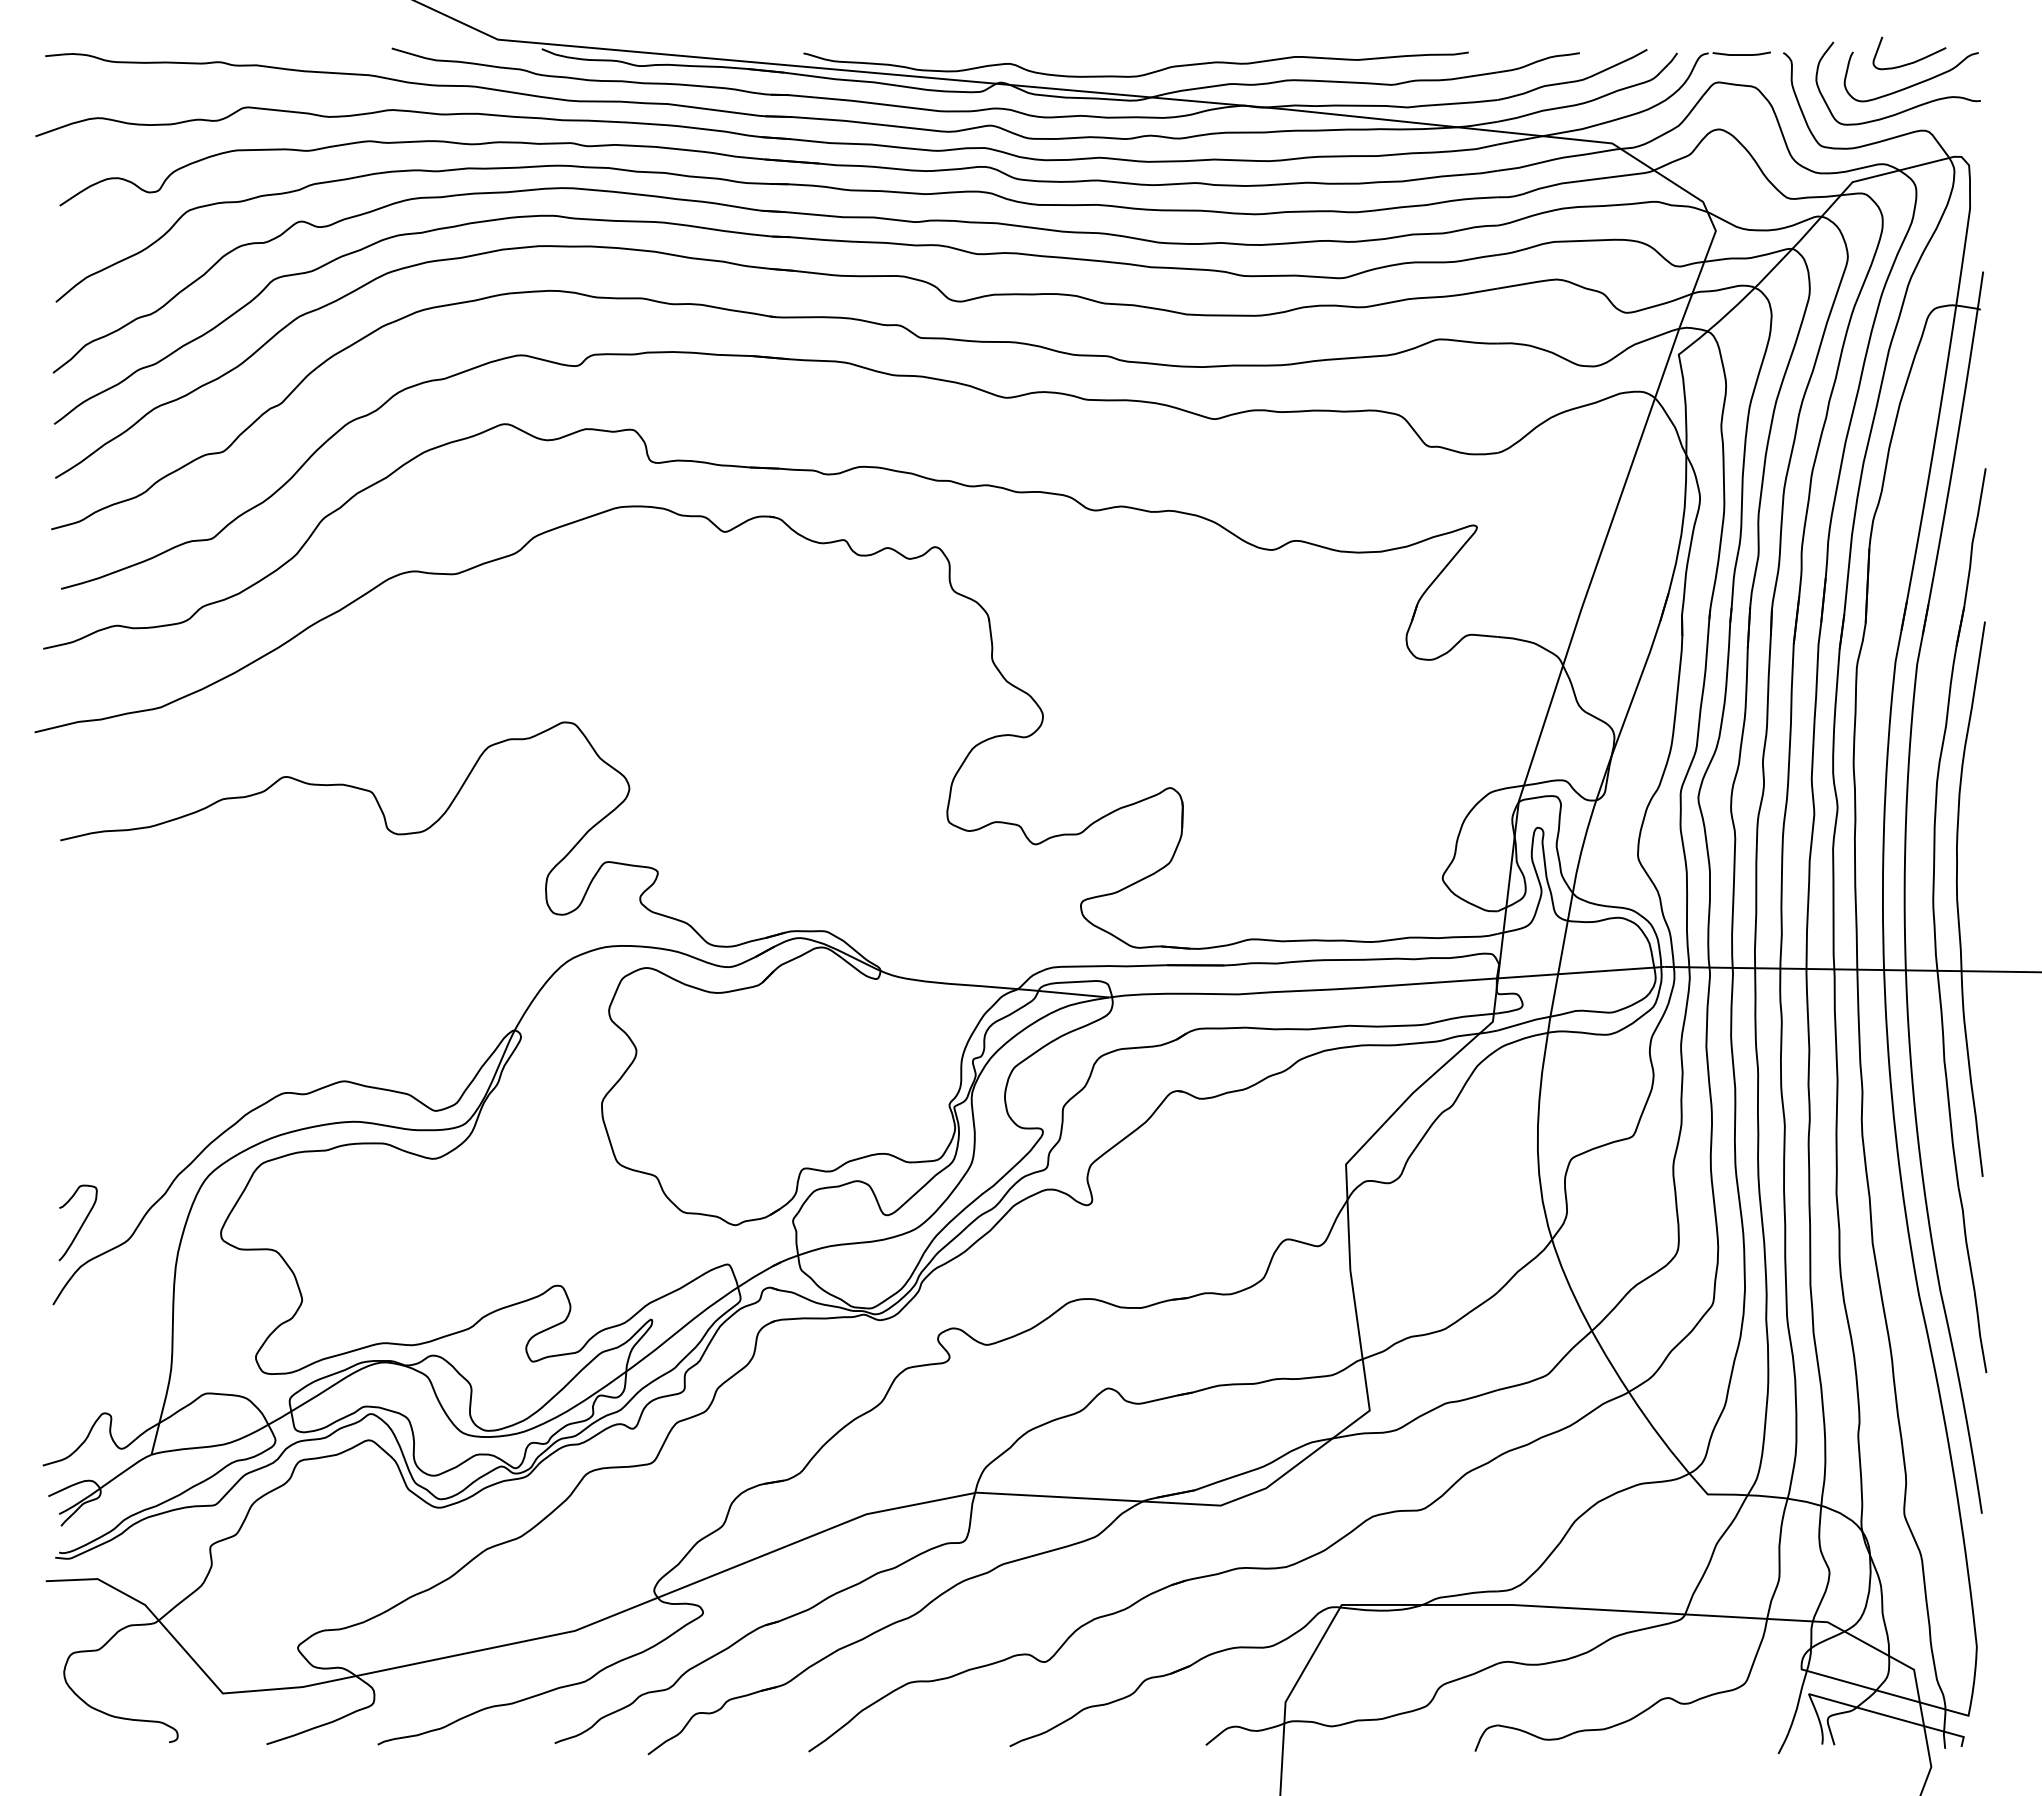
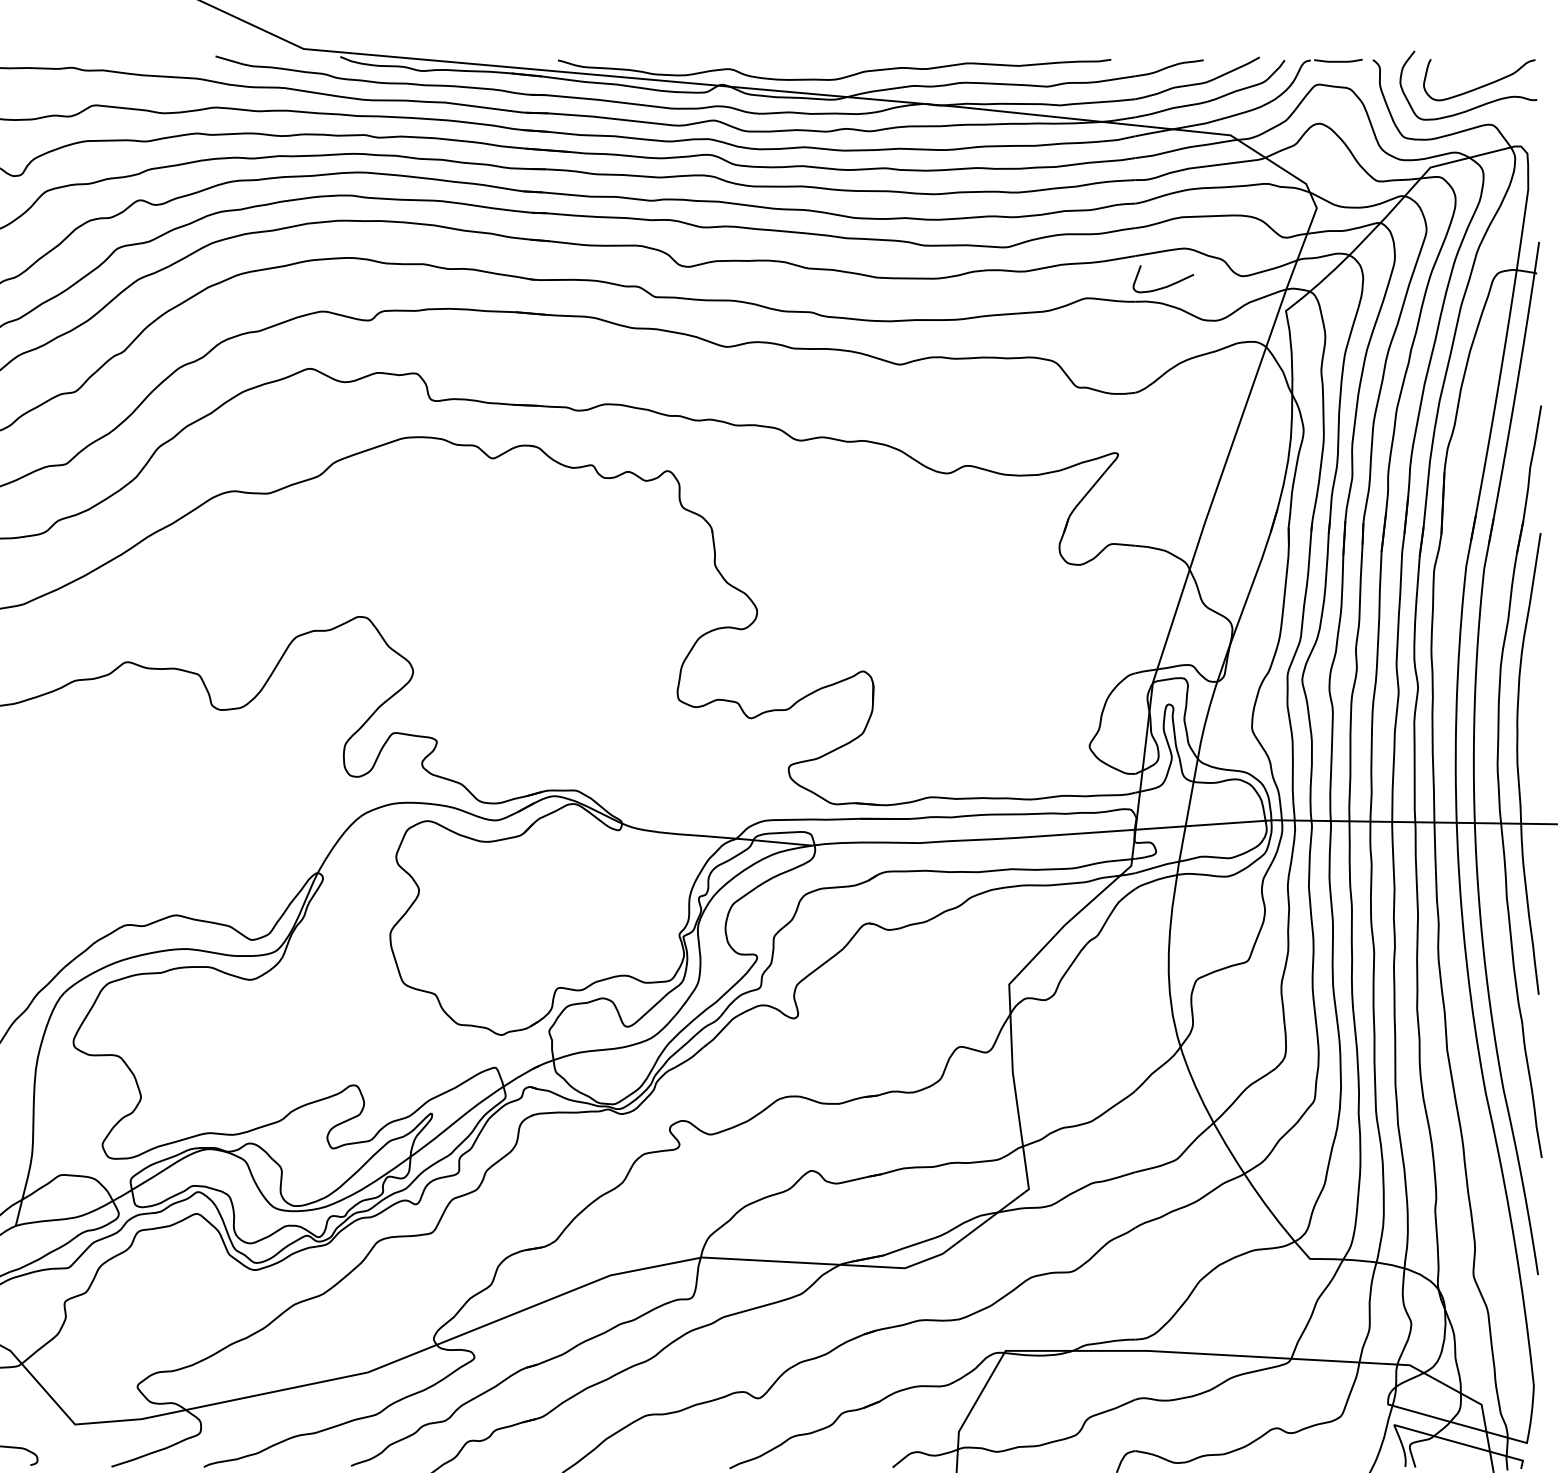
curve: (1913, 61) -> (1166, 285), moved

